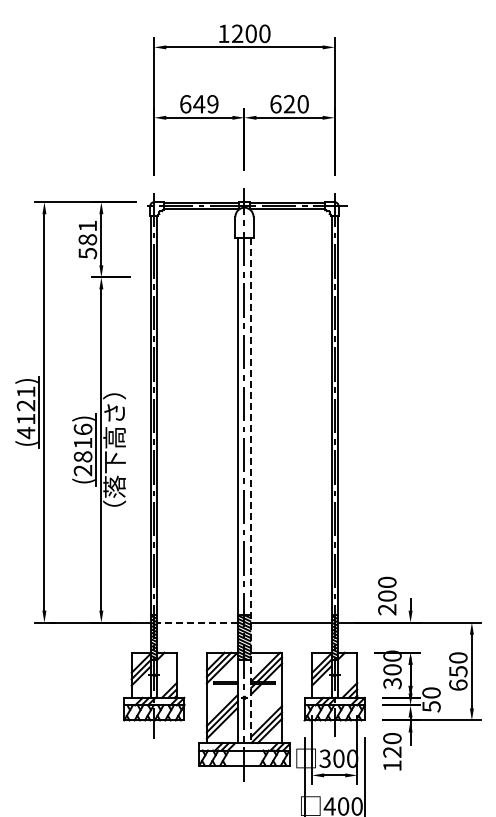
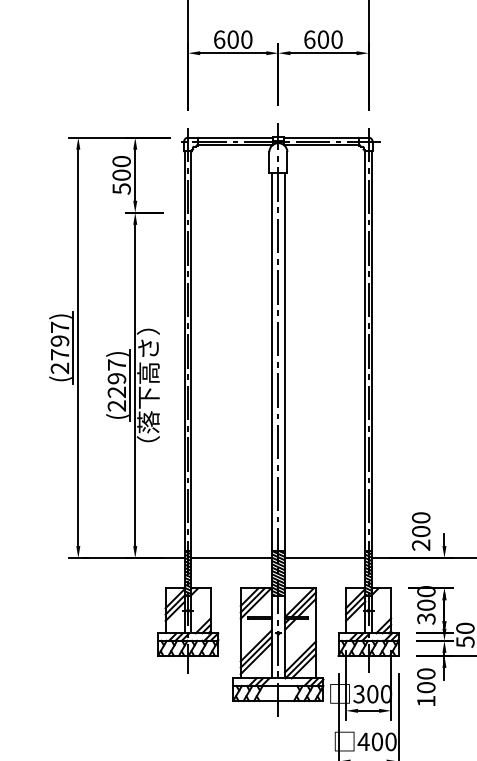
text: (205, 104) -> (239, 39), 649 -> 600
text: (289, 104) -> (323, 39), 620 -> 600
text: (87, 232) -> (121, 167), 581 -> 500
text: (25, 412) -> (59, 347), (4121) -> (2797)
text: (82, 442) -> (116, 377), (2816) -> (2297)
line: (251, 490) -> (285, 425), dashed -> solid
line: (197, 622) -> (231, 557), dashed -> solid
text: (392, 751) -> (426, 686), 120 -> 100

